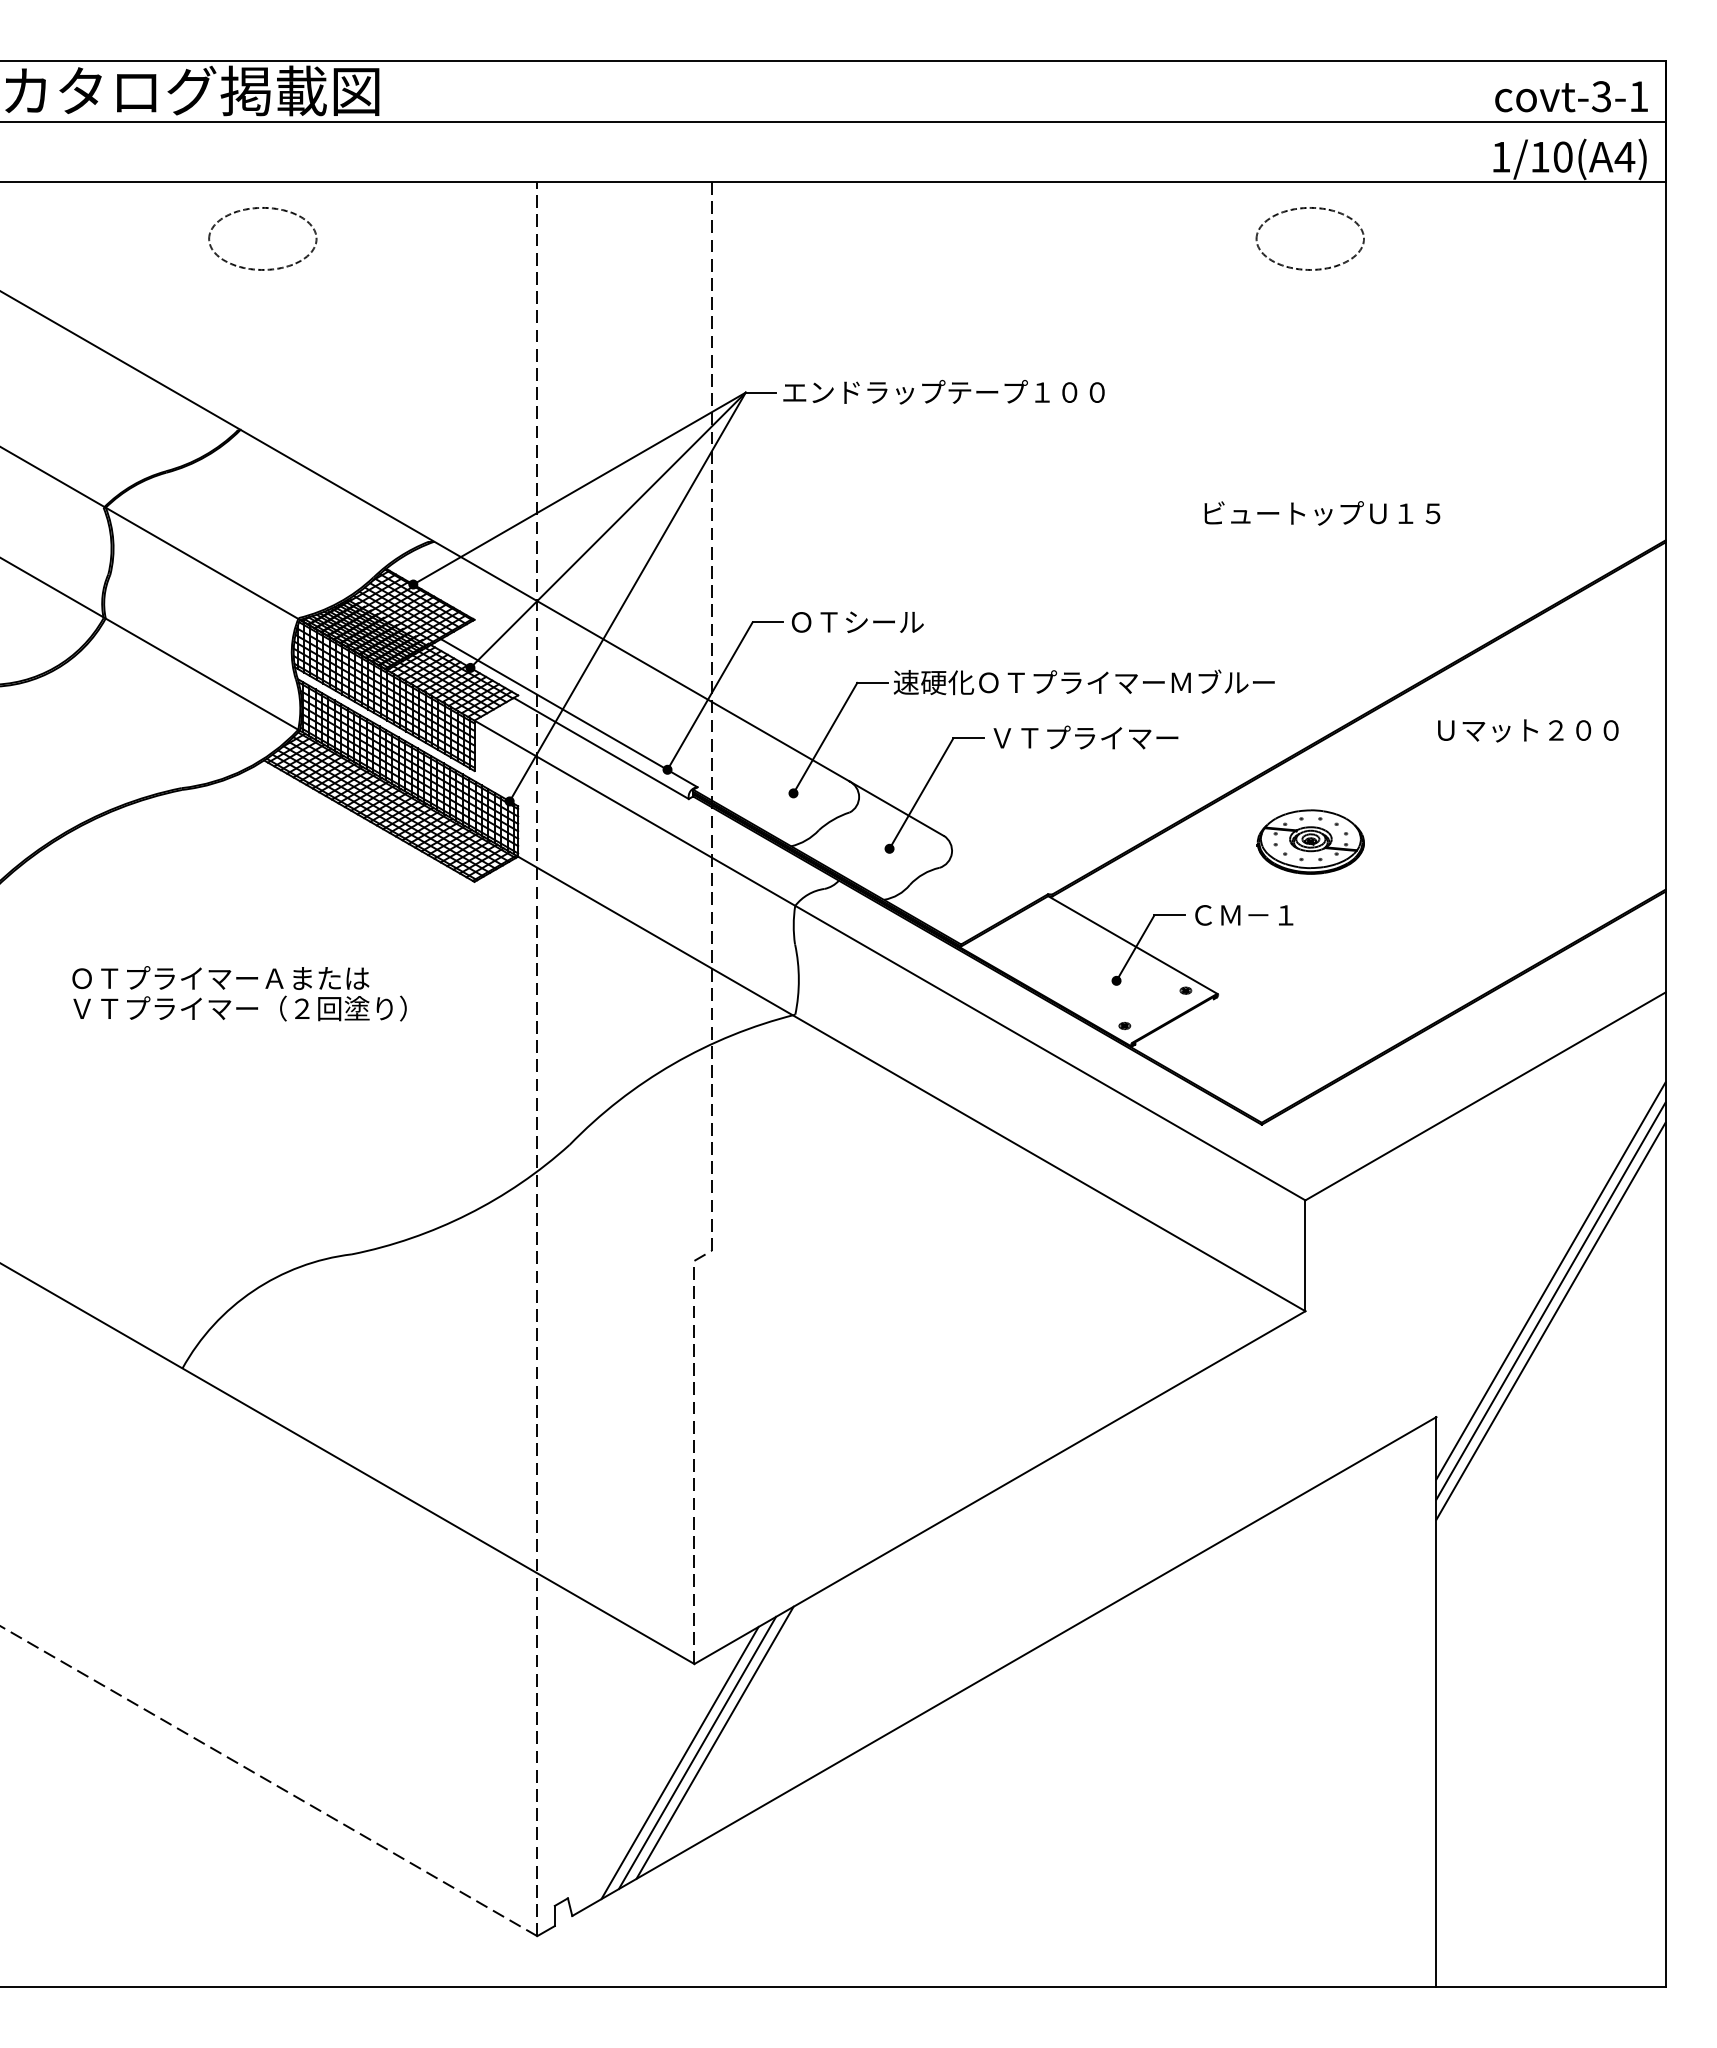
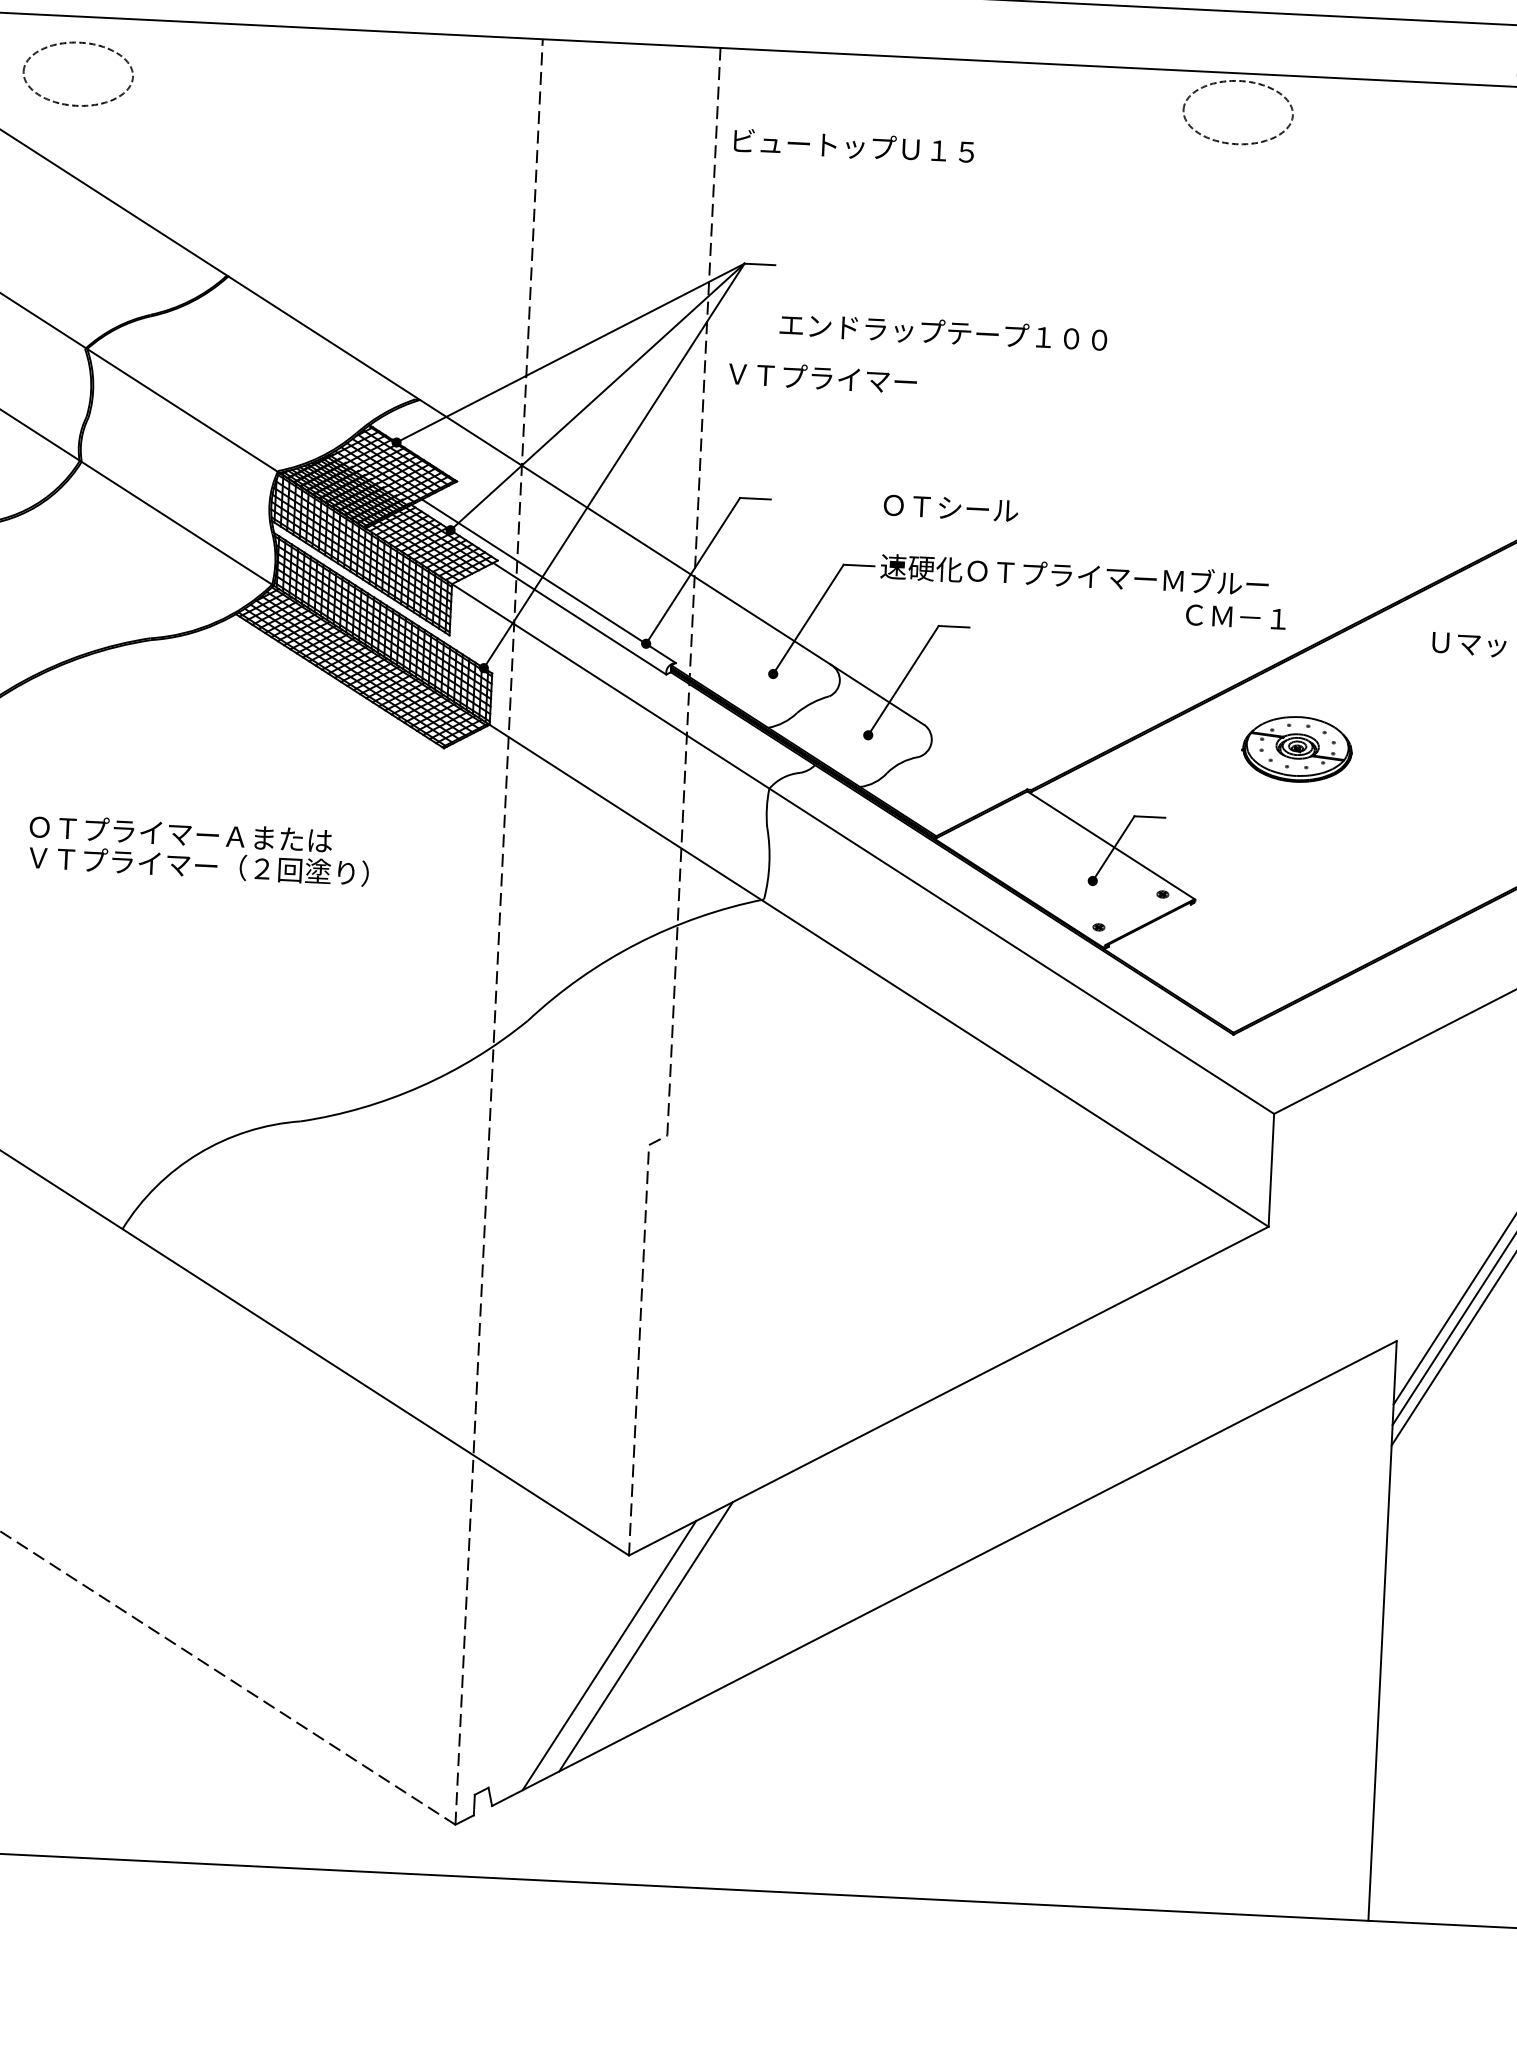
part: (255, 209) -> (72, 43), moved
part: (1303, 209) -> (1232, 82), moved
text: (943, 391) -> (943, 331), moved
text: (1322, 513) -> (854, 146), moved
text: (857, 622) -> (950, 508), moved
text: (1085, 737) -> (822, 377), moved
text: (1244, 915) -> (1236, 617), moved
line: (697, 1752) -> (627, 1645), removed

